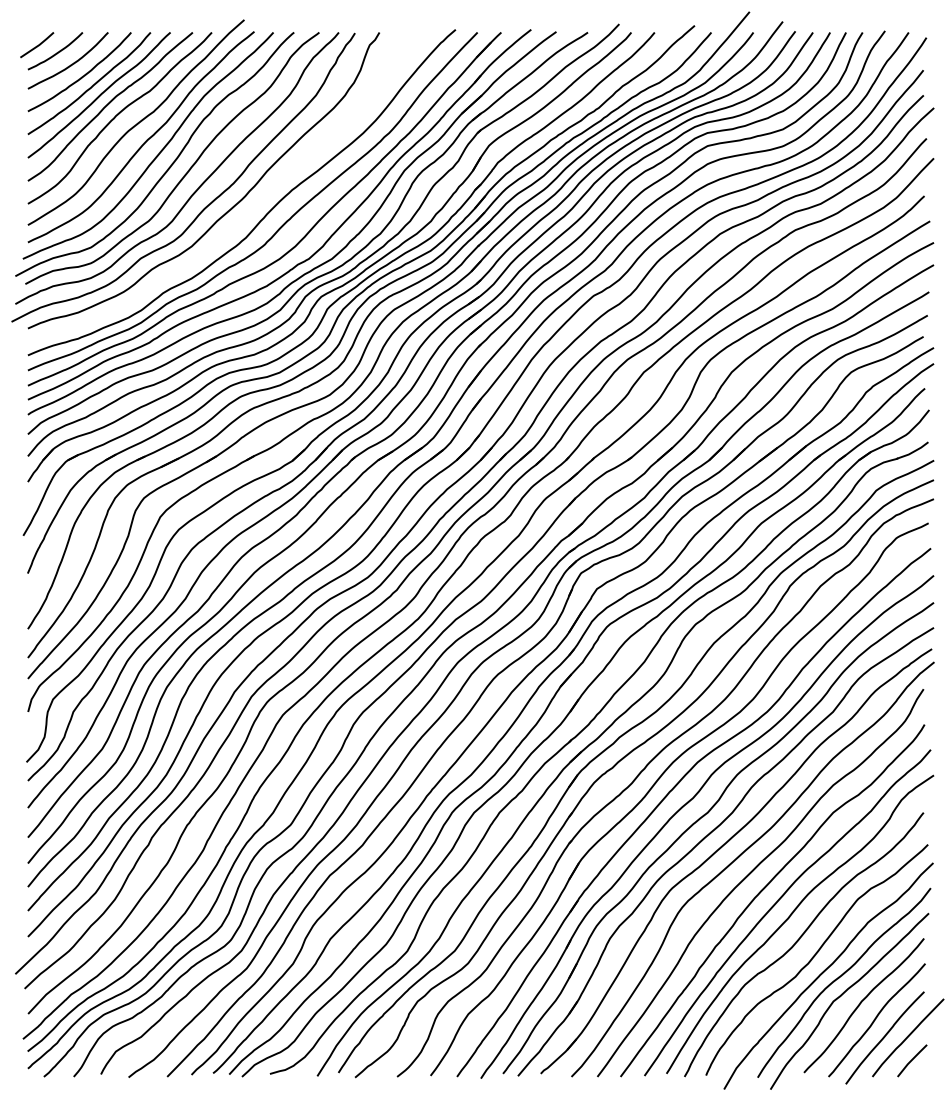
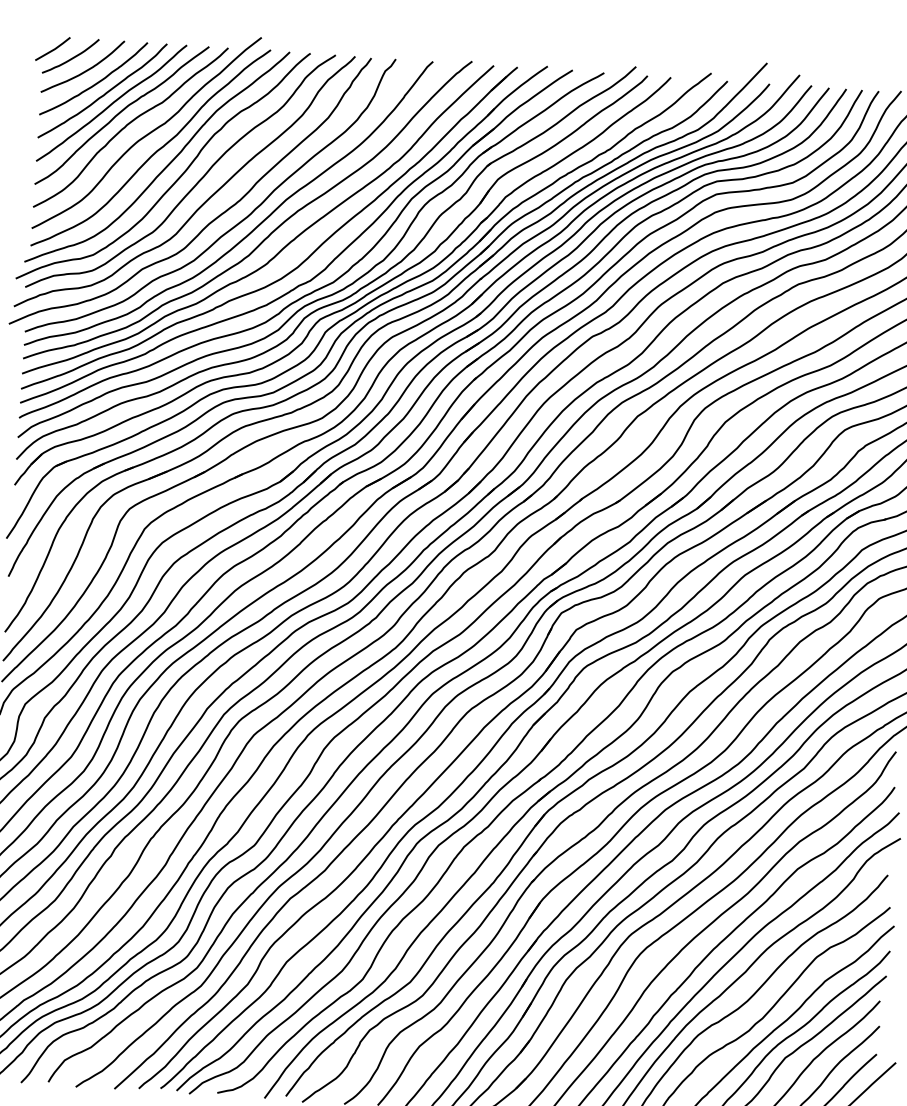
curve: (247, 212) -> (252, 230), added

